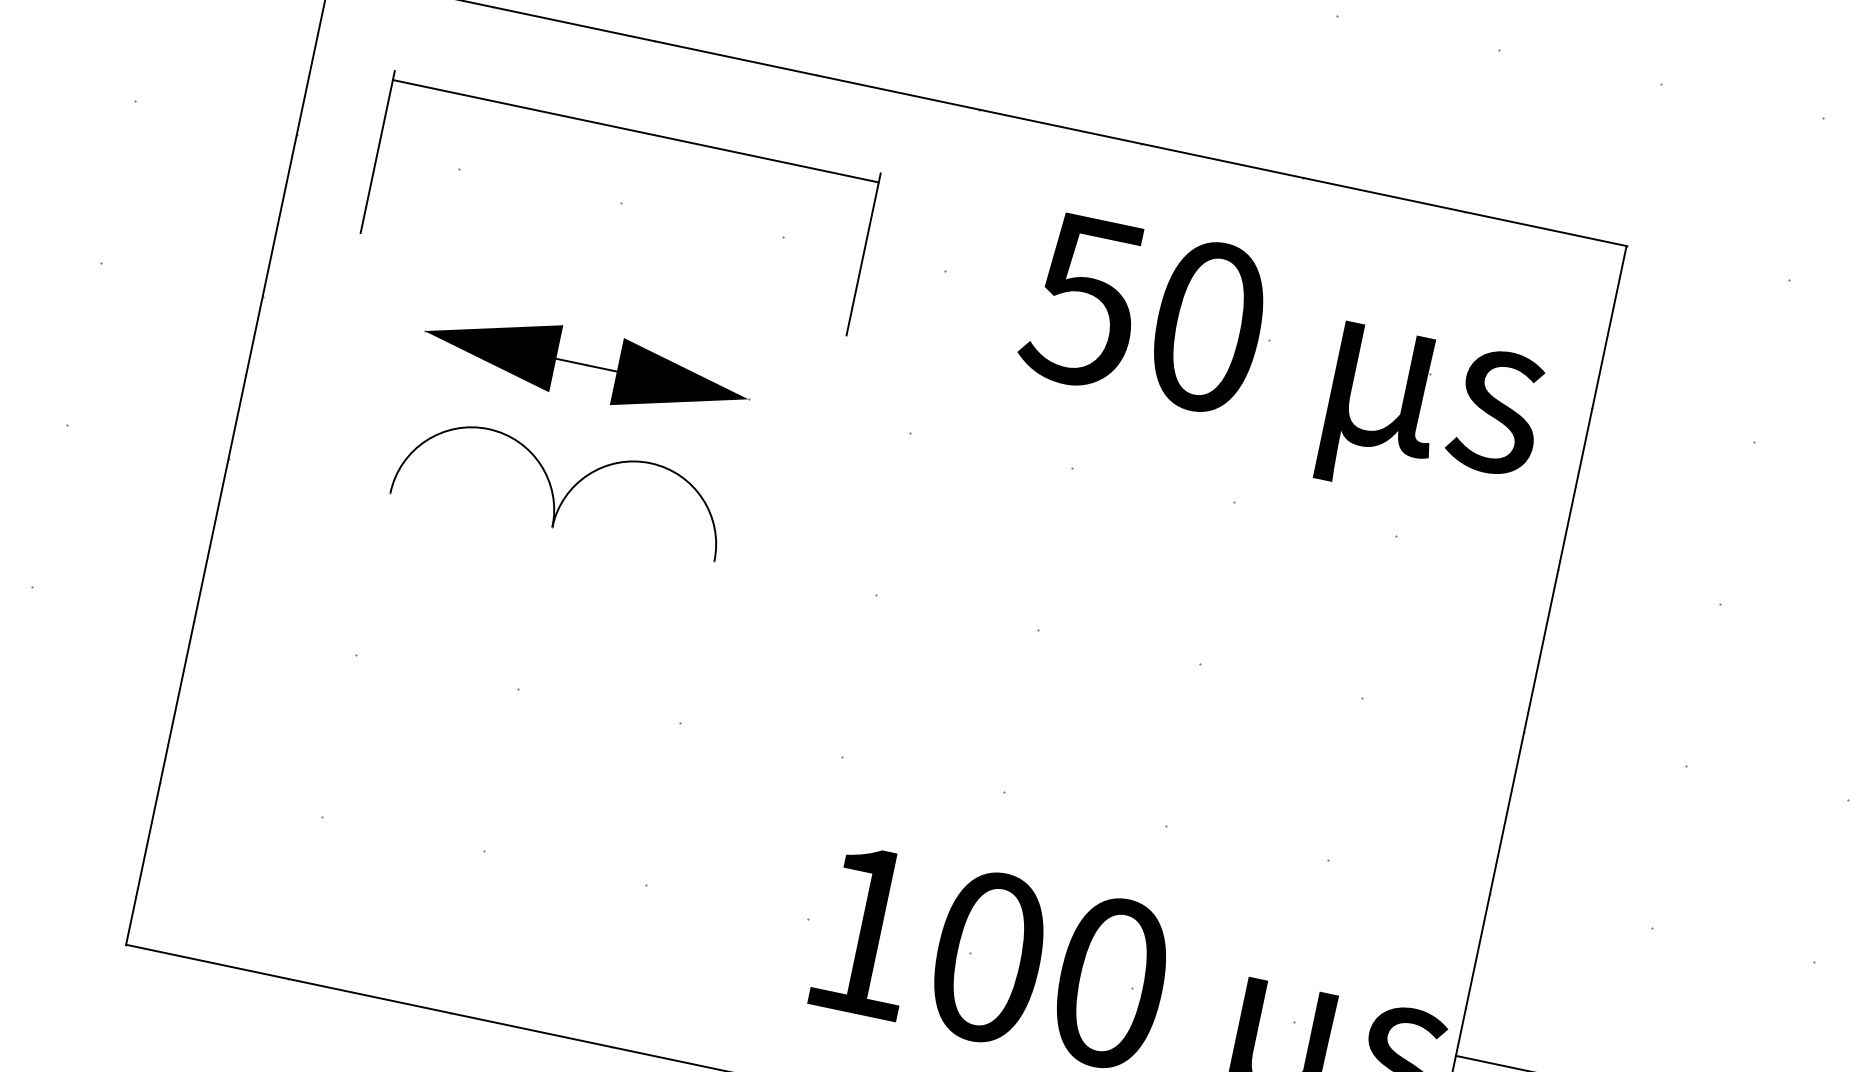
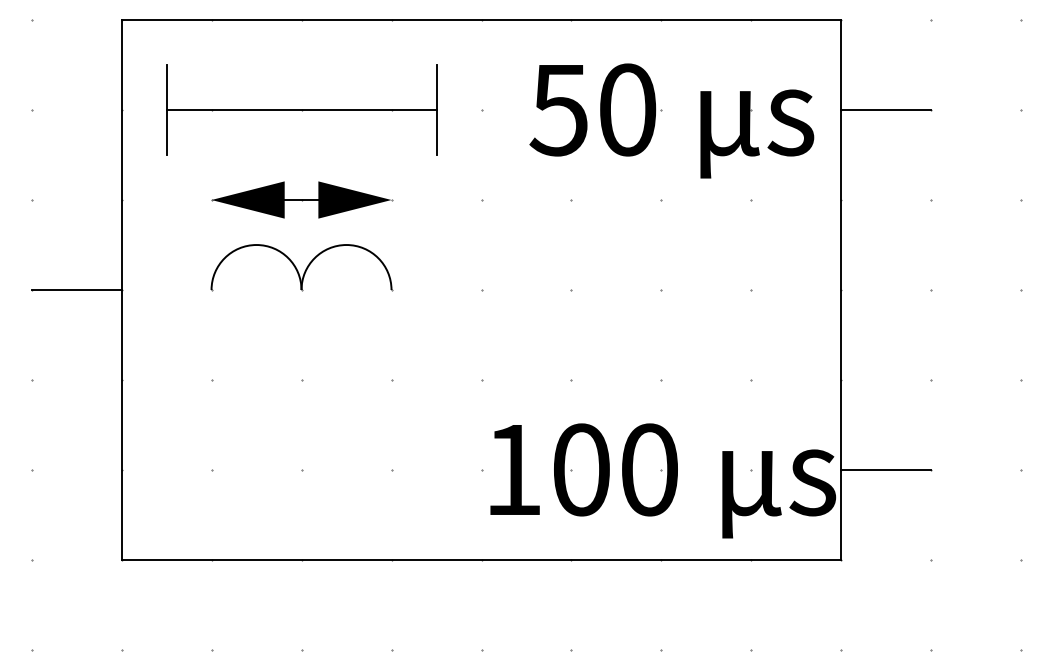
line: (635, 132) -> (301, 110), moved
line: (1673, 425) -> (886, 110), added
line: (147, 442) -> (76, 290), added

